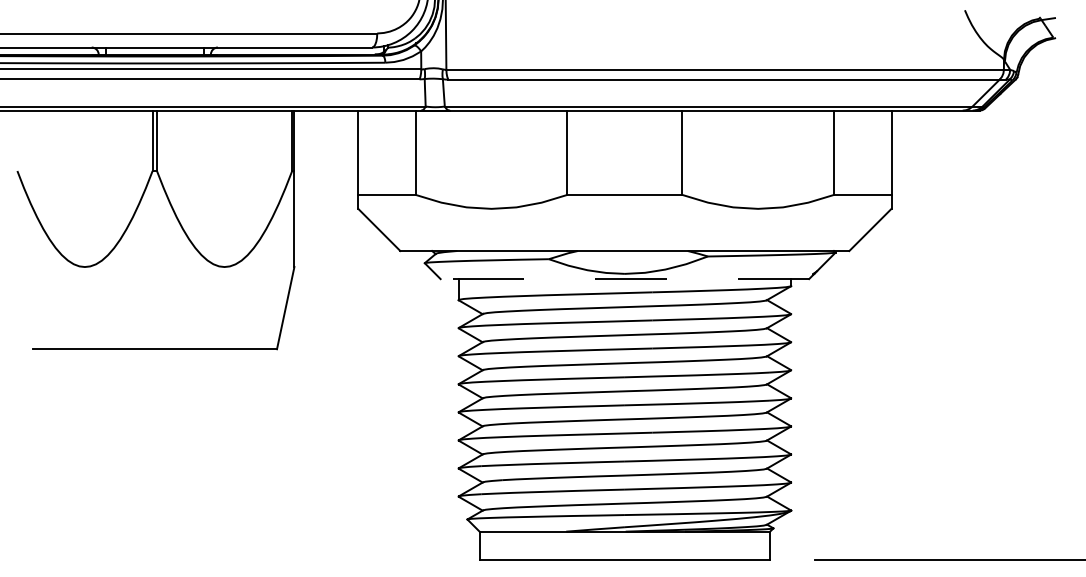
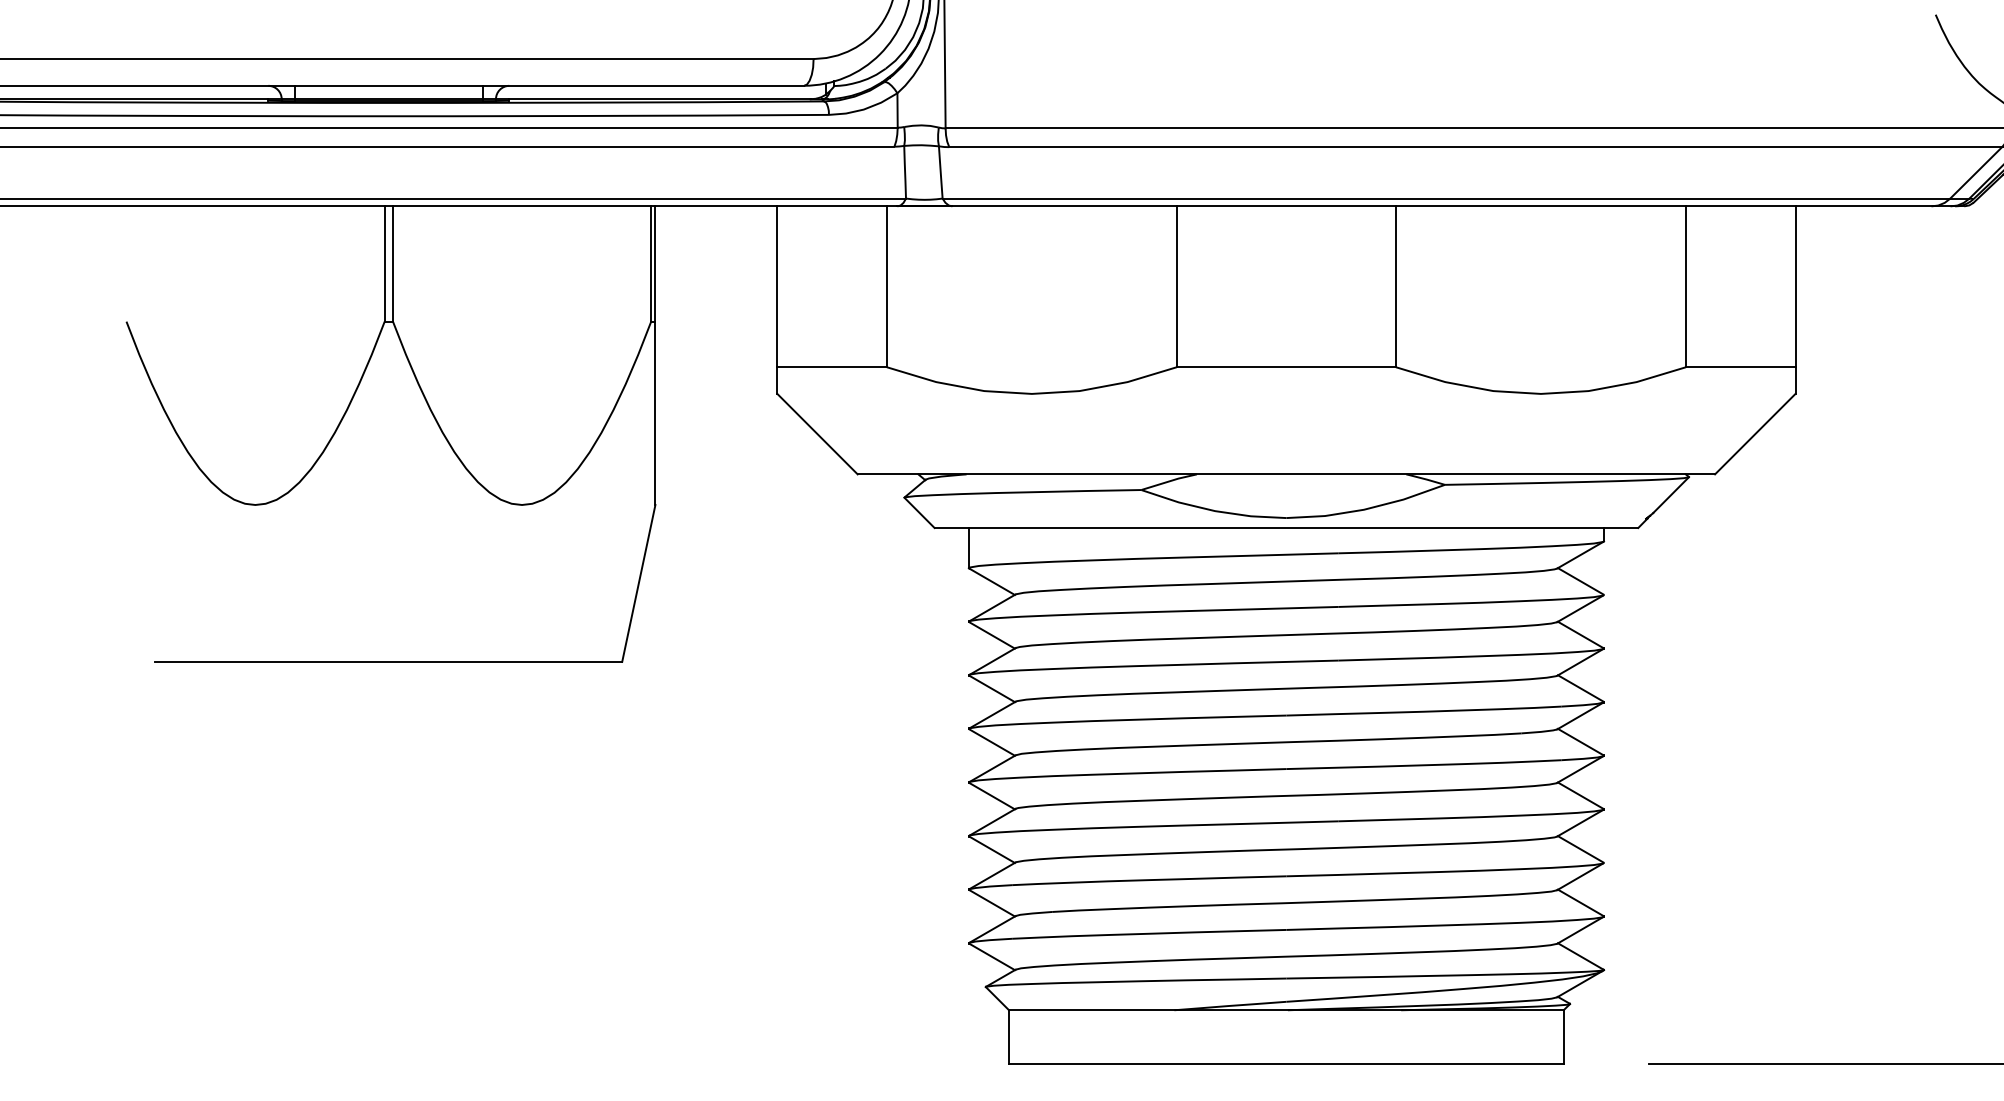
line: (624, 279) -> (1285, 528), dashed -> solid

